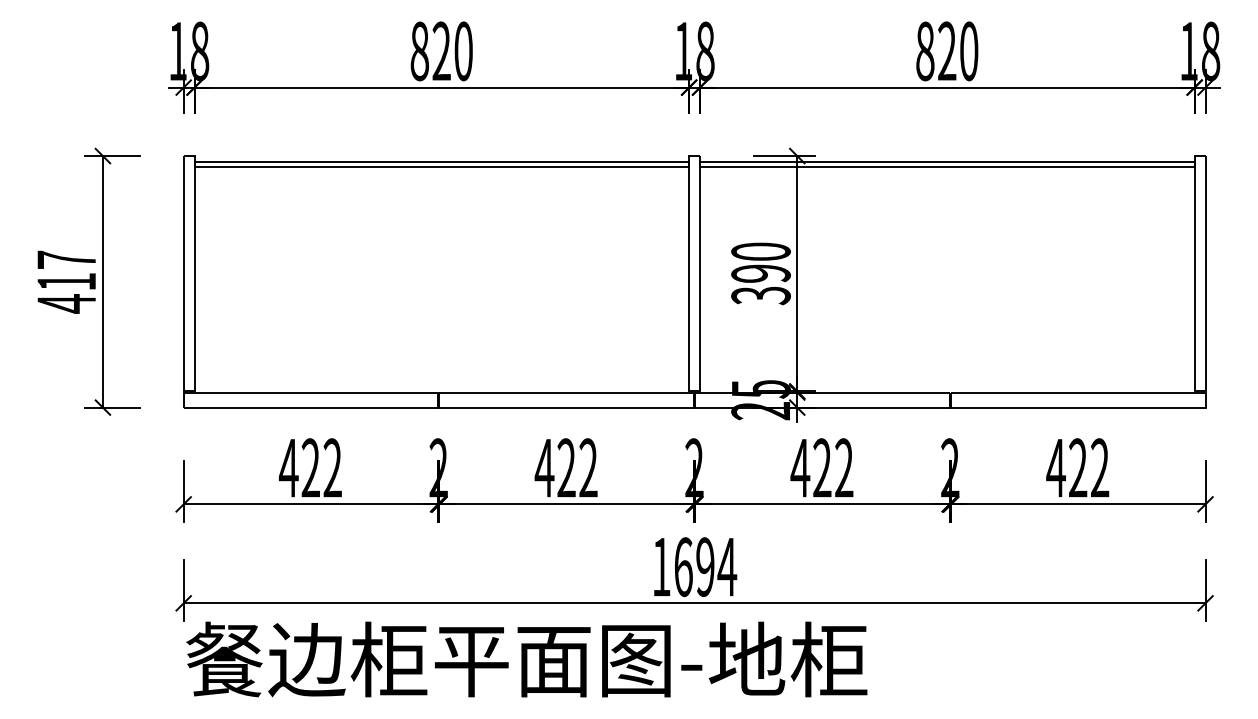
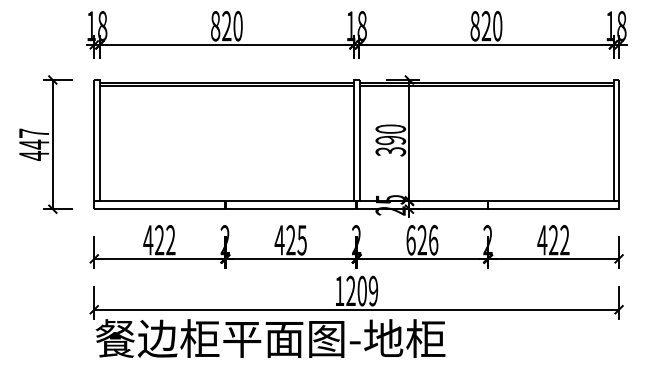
text: (67, 281) -> (34, 144), 417 -> 447
text: (587, 468) -> (301, 240), 422 -> 425
text: (820, 468) -> (421, 240), 422 -> 626
text: (705, 565) -> (362, 290), 1694 -> 1209

